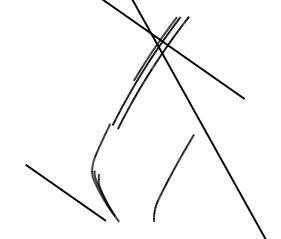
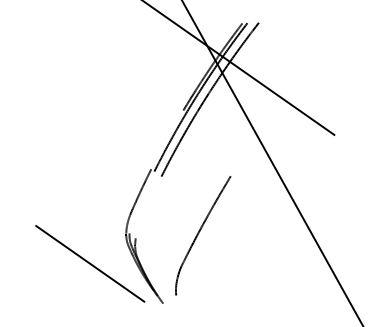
curve: (171, 176) -> (199, 233), moved

